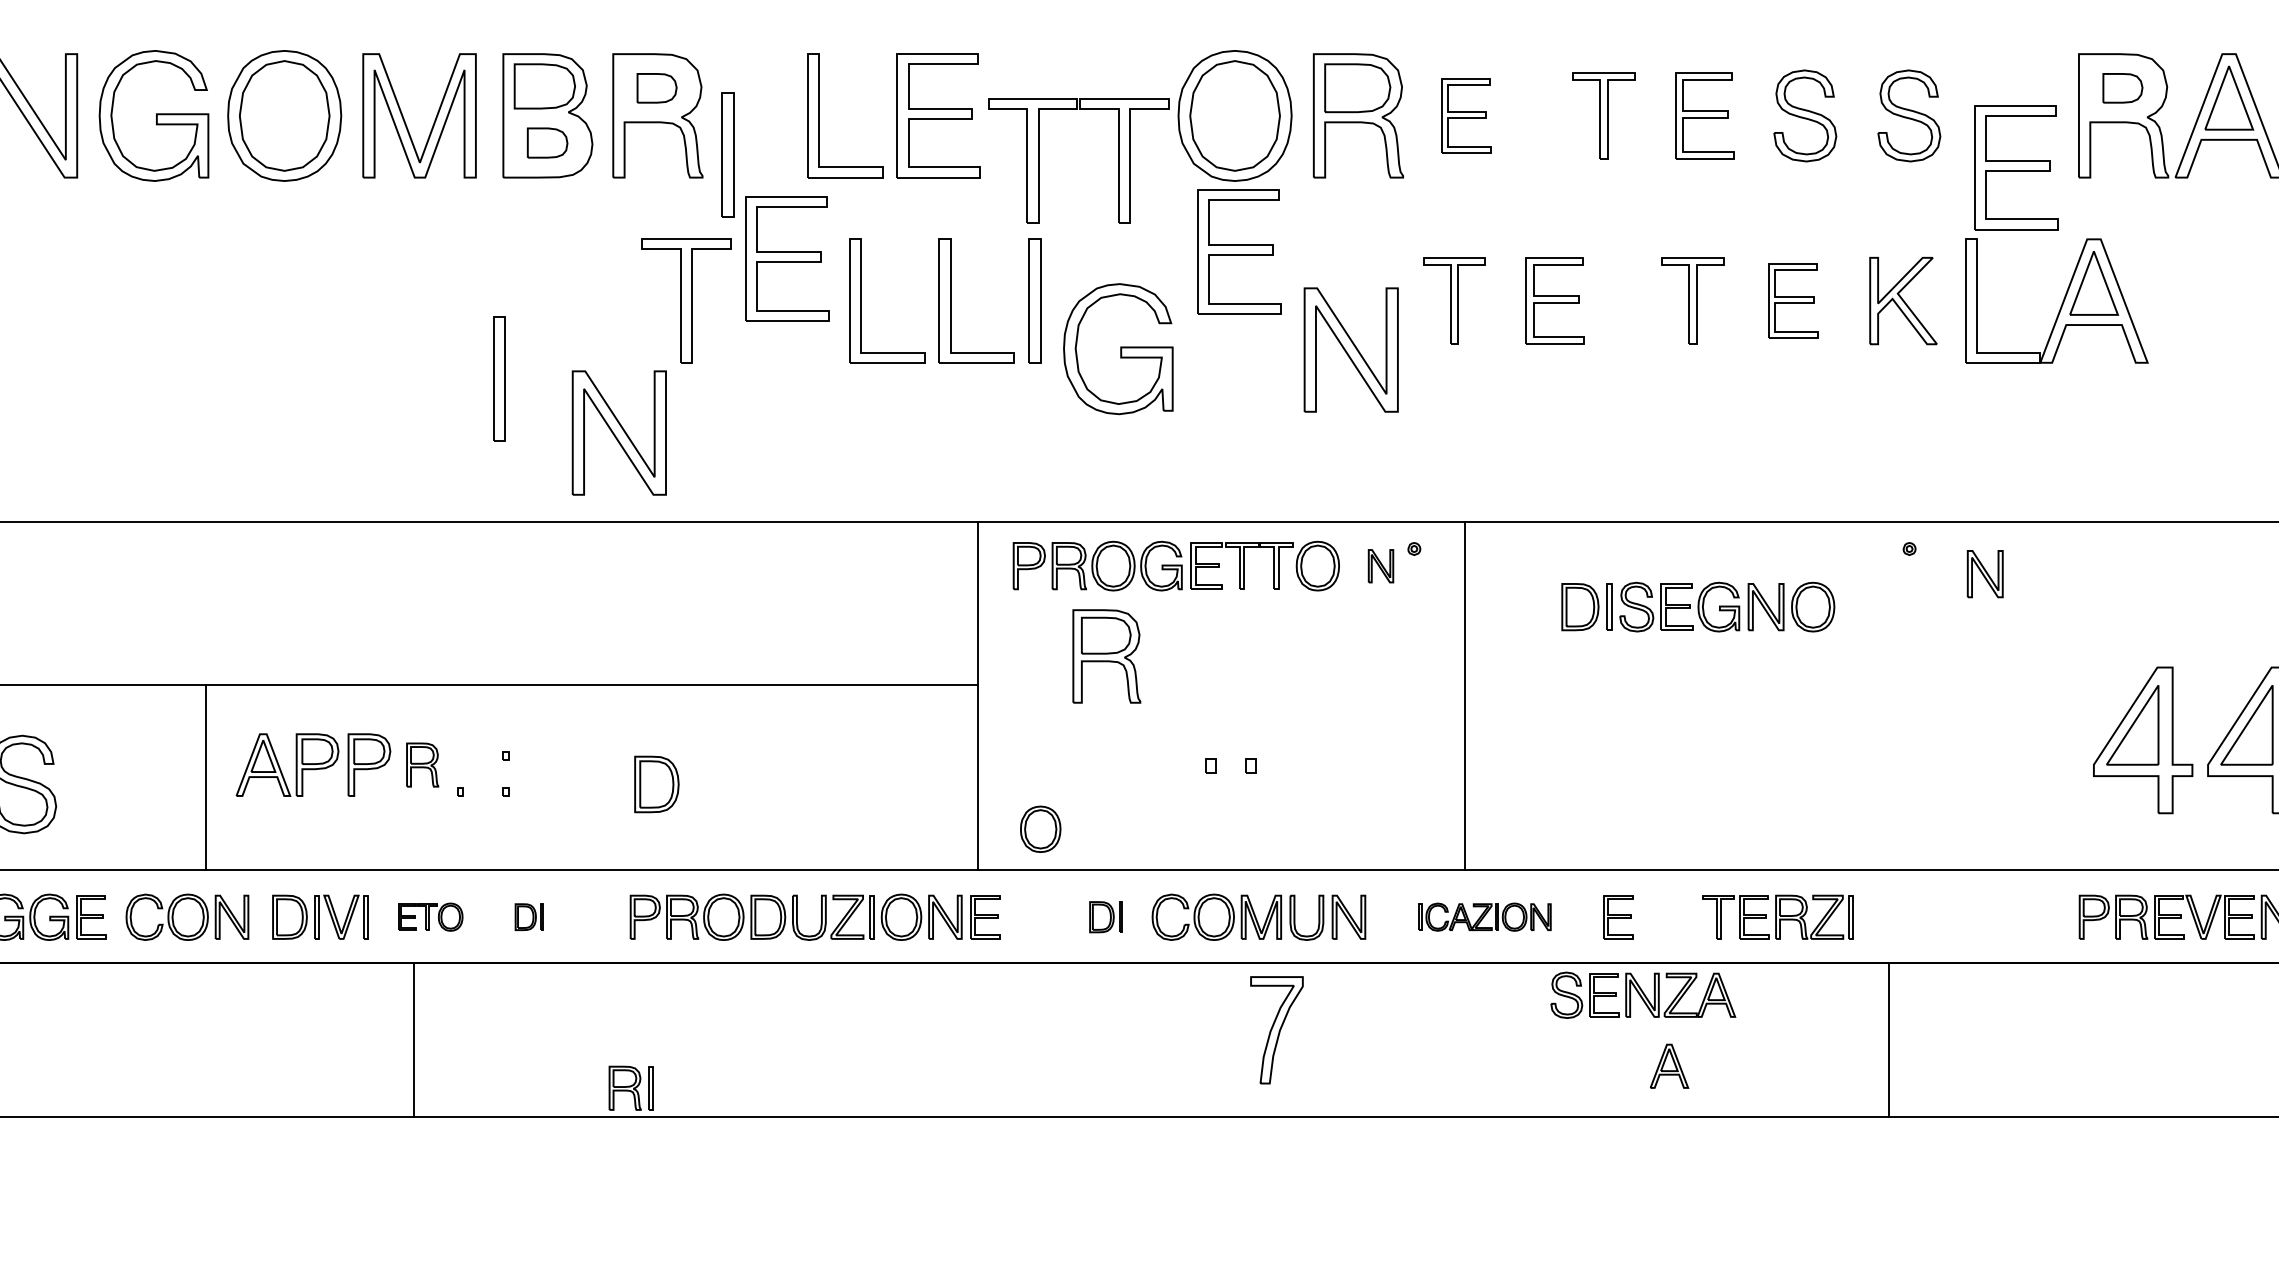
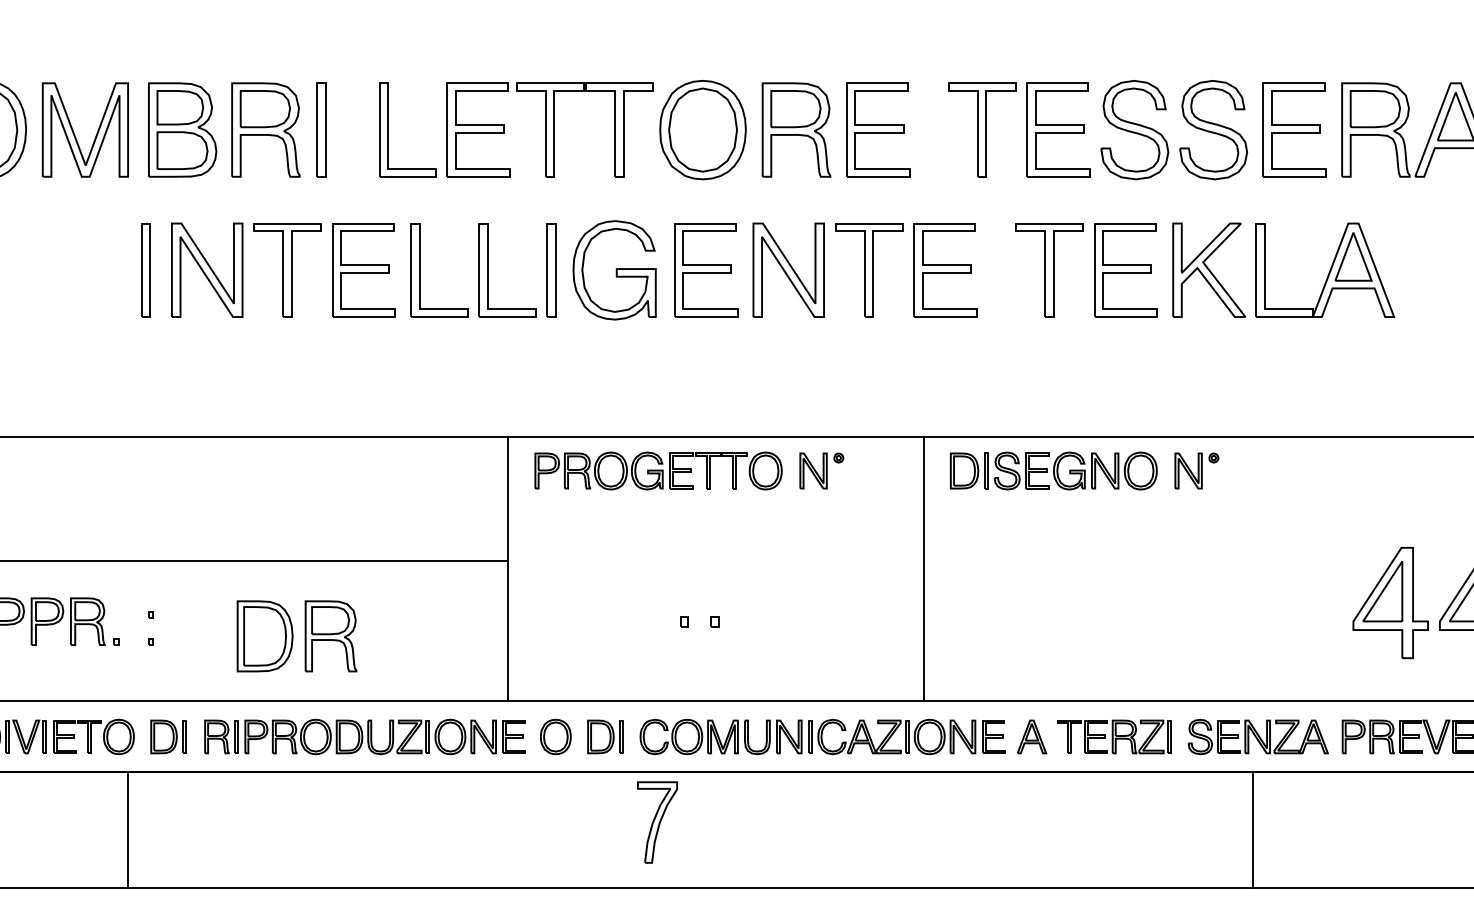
part: (656, 88) -> (264, 109), size x1.67
part: (2122, 88) -> (1375, 109), size x1.67
part: (1466, 115) -> (878, 129), size x1.67
part: (1603, 115) -> (982, 129), size x1.43
part: (1704, 115) -> (1058, 129), size x1.43
part: (1805, 115) -> (1135, 129), size x1.43
part: (1909, 115) -> (1213, 129), size x1.43
part: (547, 142) -> (182, 150), size x1.67
part: (727, 154) -> (320, 129), moved
part: (1039, 160) -> (554, 129), moved
part: (2016, 167) -> (1294, 129), moved
part: (1239, 251) -> (706, 269), moved
part: (787, 258) -> (364, 269), moved
part: (1454, 300) -> (869, 269), size x1.43
part: (1555, 300) -> (945, 269), size x1.43
part: (1692, 300) -> (1049, 269), size x1.43
part: (1793, 300) -> (1125, 269), size x1.67
part: (1903, 300) -> (1209, 269), size x1.43
part: (1118, 349) -> (614, 270), moved
part: (1350, 349) -> (788, 269), moved
part: (499, 378) -> (145, 269), moved
part: (618, 432) -> (206, 269), moved
part: (1380, 566) -> (813, 471), size x1.43
part: (1984, 574) -> (1188, 471), moved
part: (1698, 606) -> (1053, 470), moved
part: (1106, 656) -> (330, 636), moved
line: (1465, 695) -> (923, 568), moved
part: (422, 764) -> (87, 621), size x1.43
part: (656, 784) -> (264, 636), size x1.67
part: (1040, 828) -> (555, 736), moved
part: (430, 916) -> (93, 736), size x1.67
part: (529, 916) -> (168, 736), size x1.67
part: (1105, 916) -> (604, 736), size x1.43
part: (1484, 916) -> (891, 736), size x1.67
part: (1643, 994) -> (1258, 736), moved
part: (1276, 1030) -> (657, 822), moved
line: (414, 1040) -> (128, 830), moved
line: (1888, 1040) -> (1253, 830), moved
part: (1669, 1065) -> (1032, 736), moved
part: (630, 1087) -> (220, 736), moved

